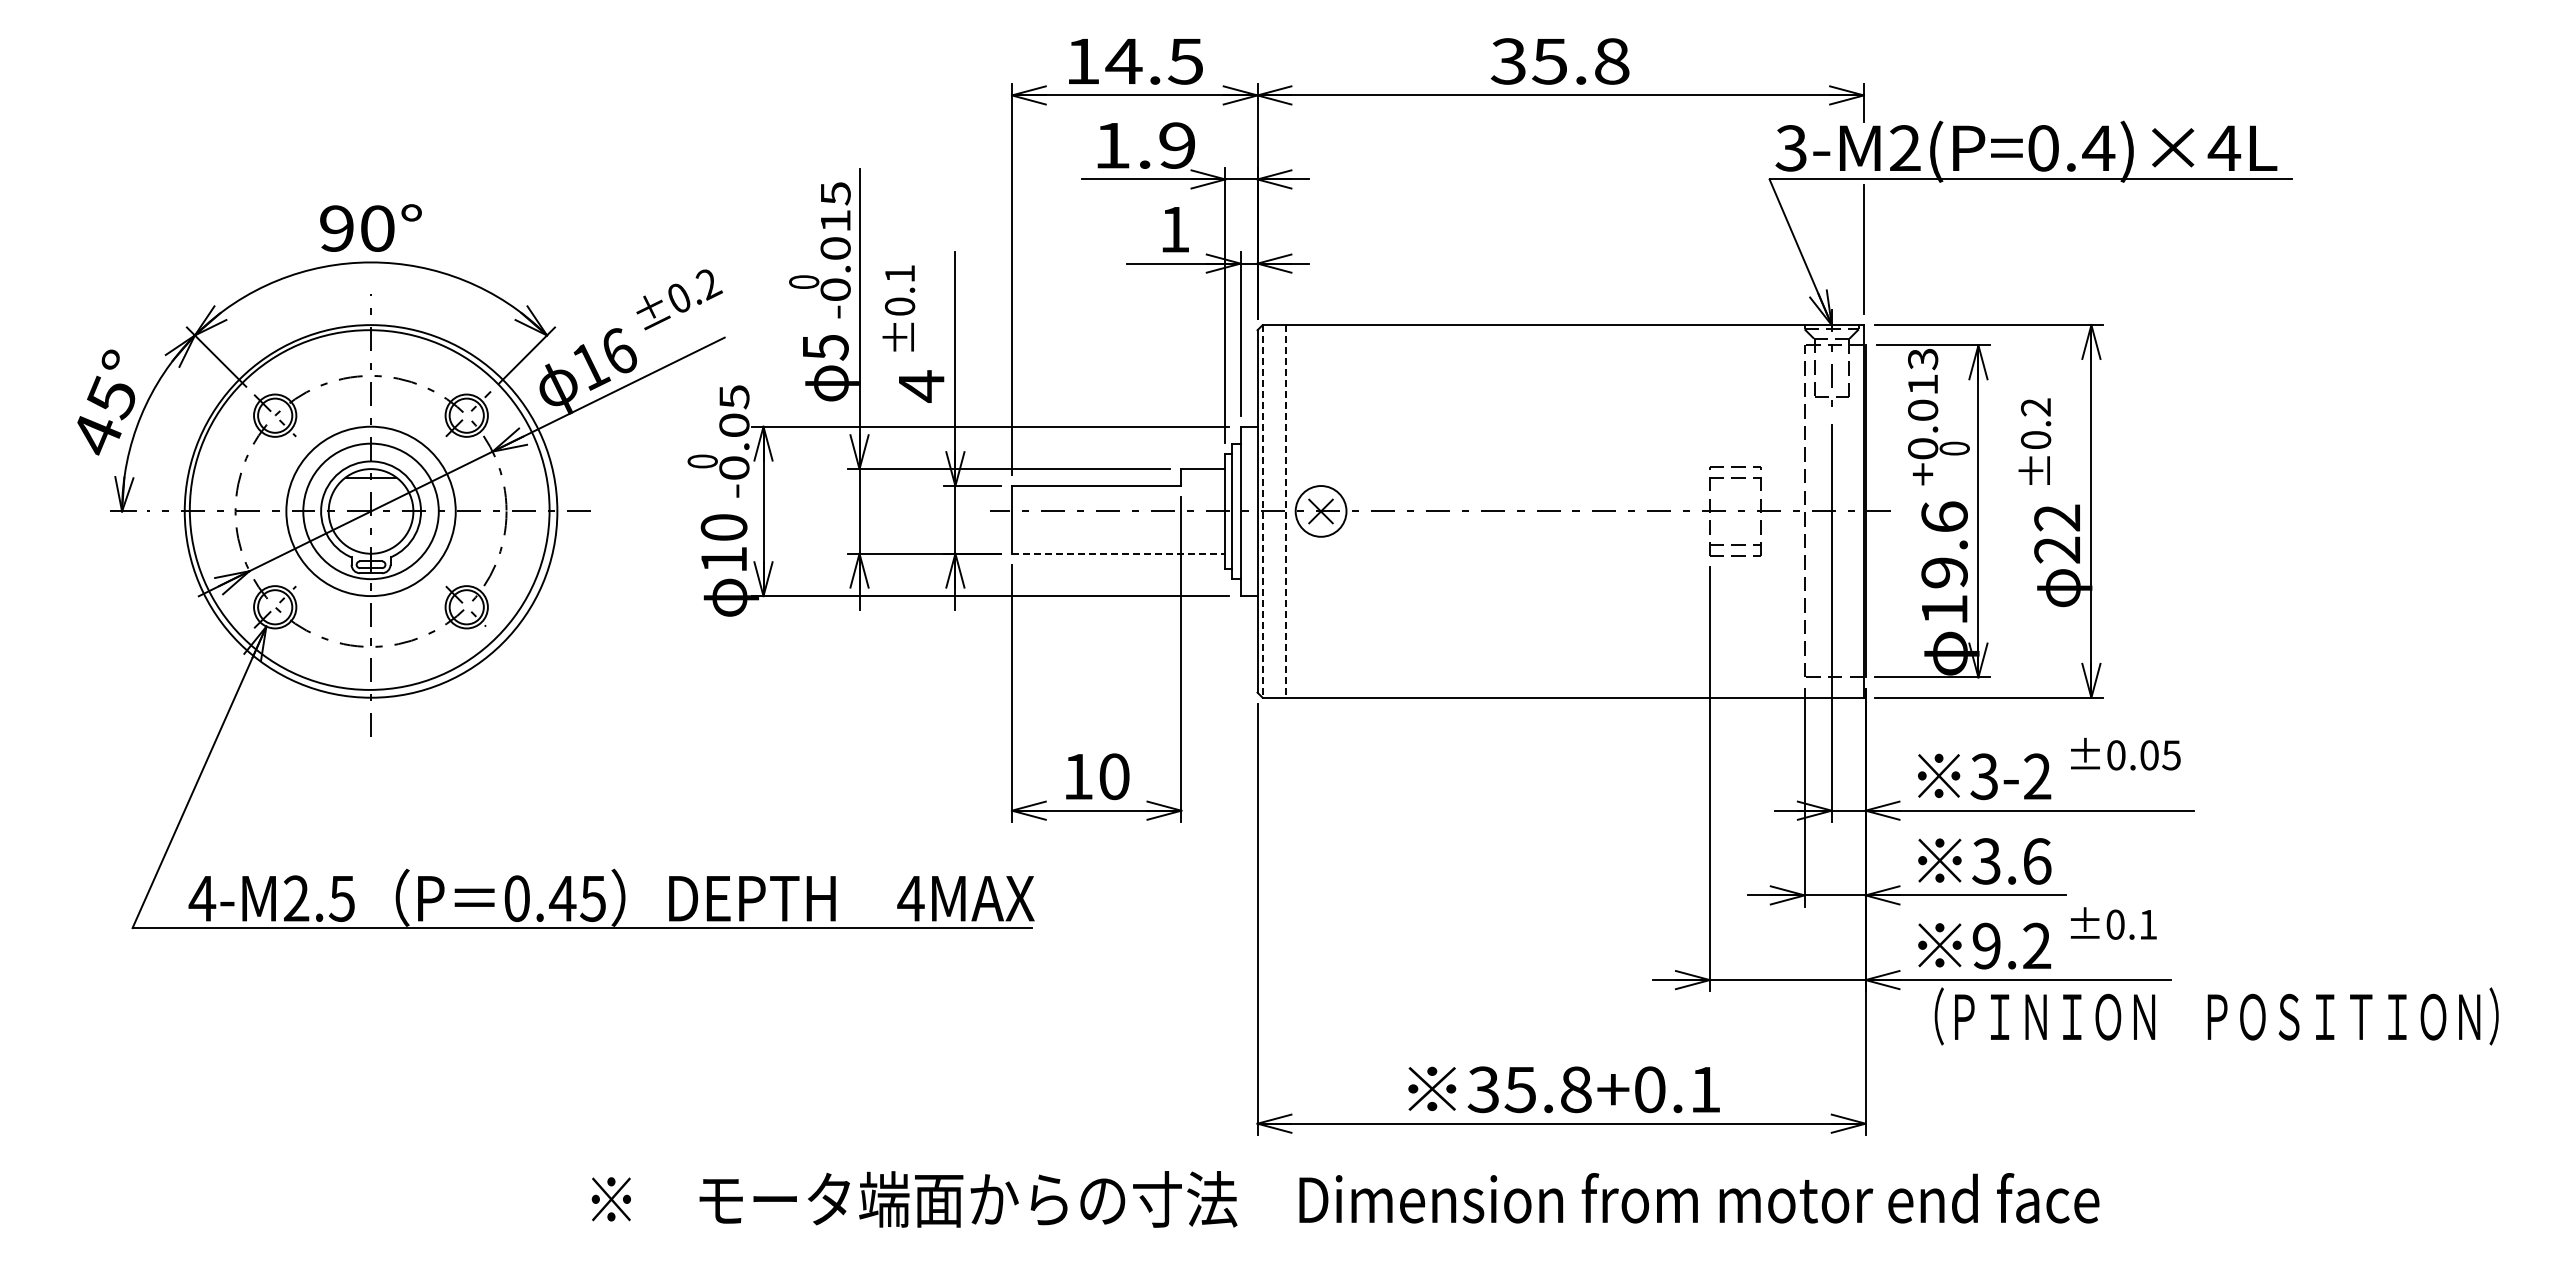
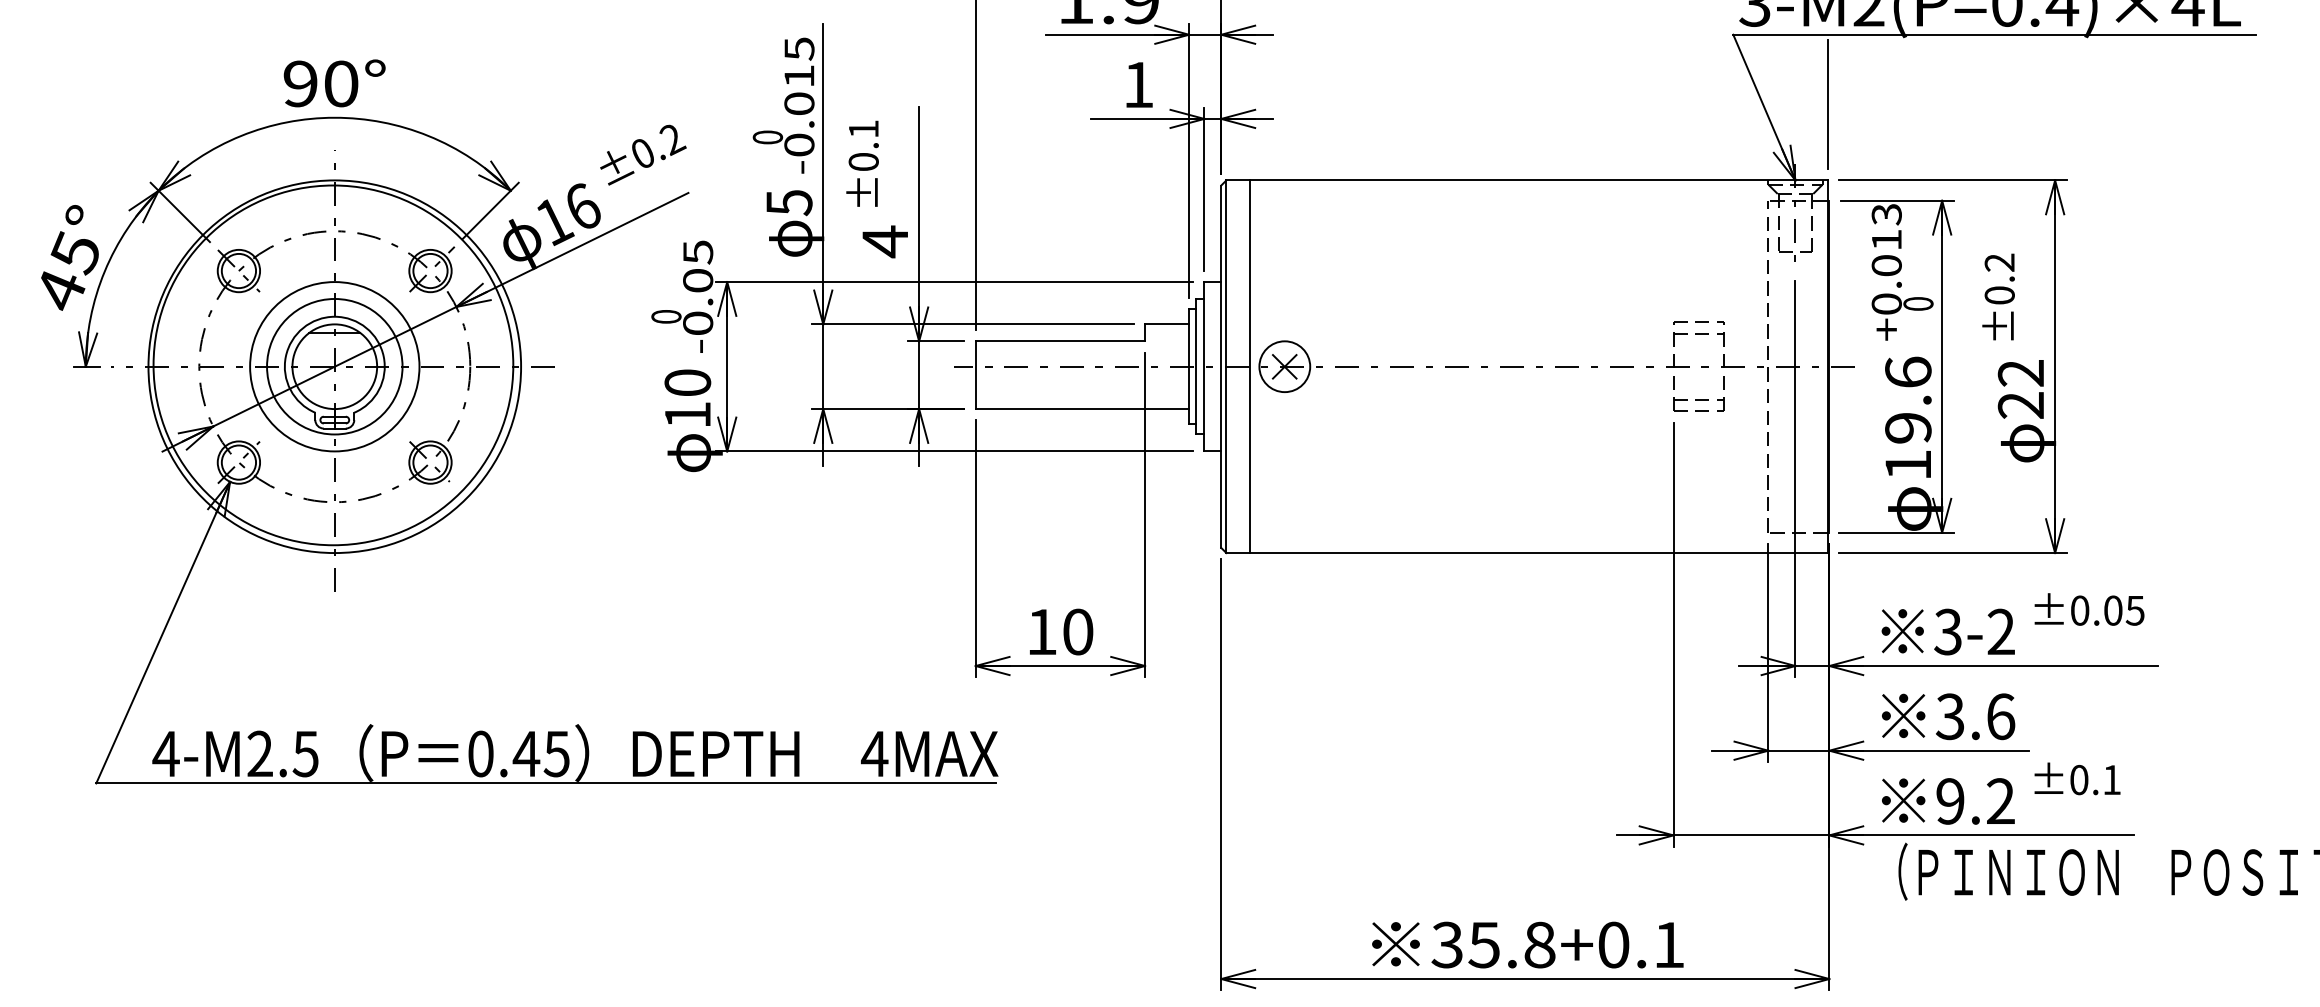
line: (1262, 511) -> (1226, 366), dashed -> solid
line: (1286, 511) -> (1250, 366), dashed -> solid
line: (1118, 553) -> (1082, 408), dashed -> solid

